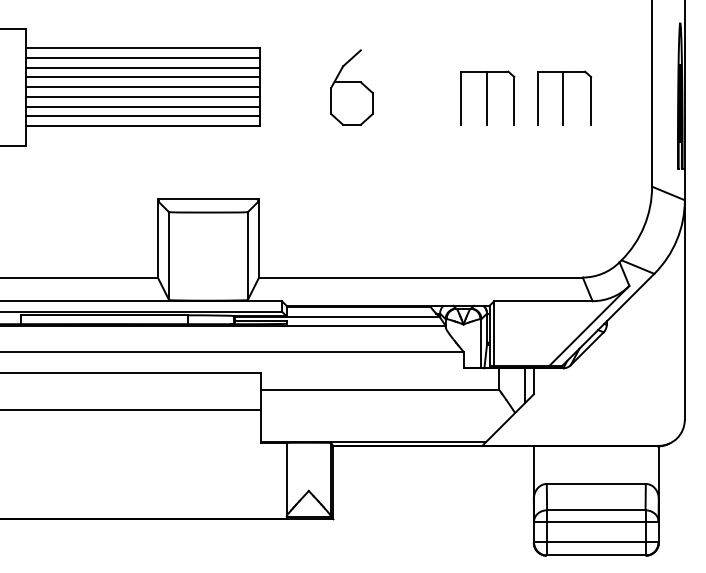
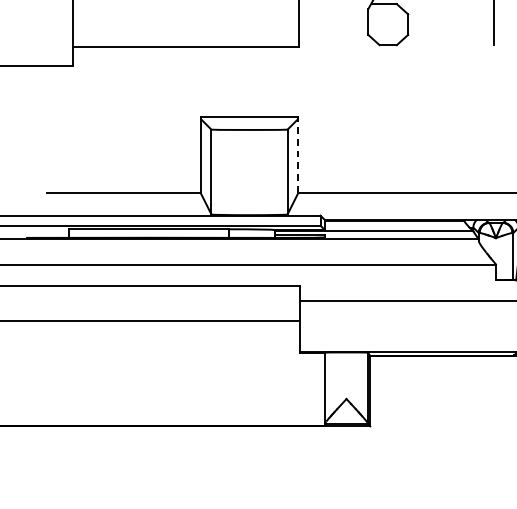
line: (142, 87) -> (185, 9), removed
line: (142, 97) -> (185, 18), removed
line: (142, 107) -> (185, 28), removed
line: (142, 116) -> (185, 37), removed
line: (259, 237) -> (298, 154), solid -> dashed

